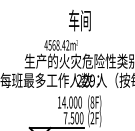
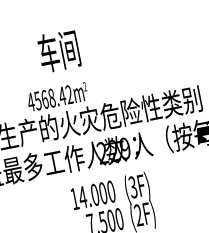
text: (79, 20) -> (58, 51), moved
text: (92, 102) -> (133, 187), (8F) -> (3F)

